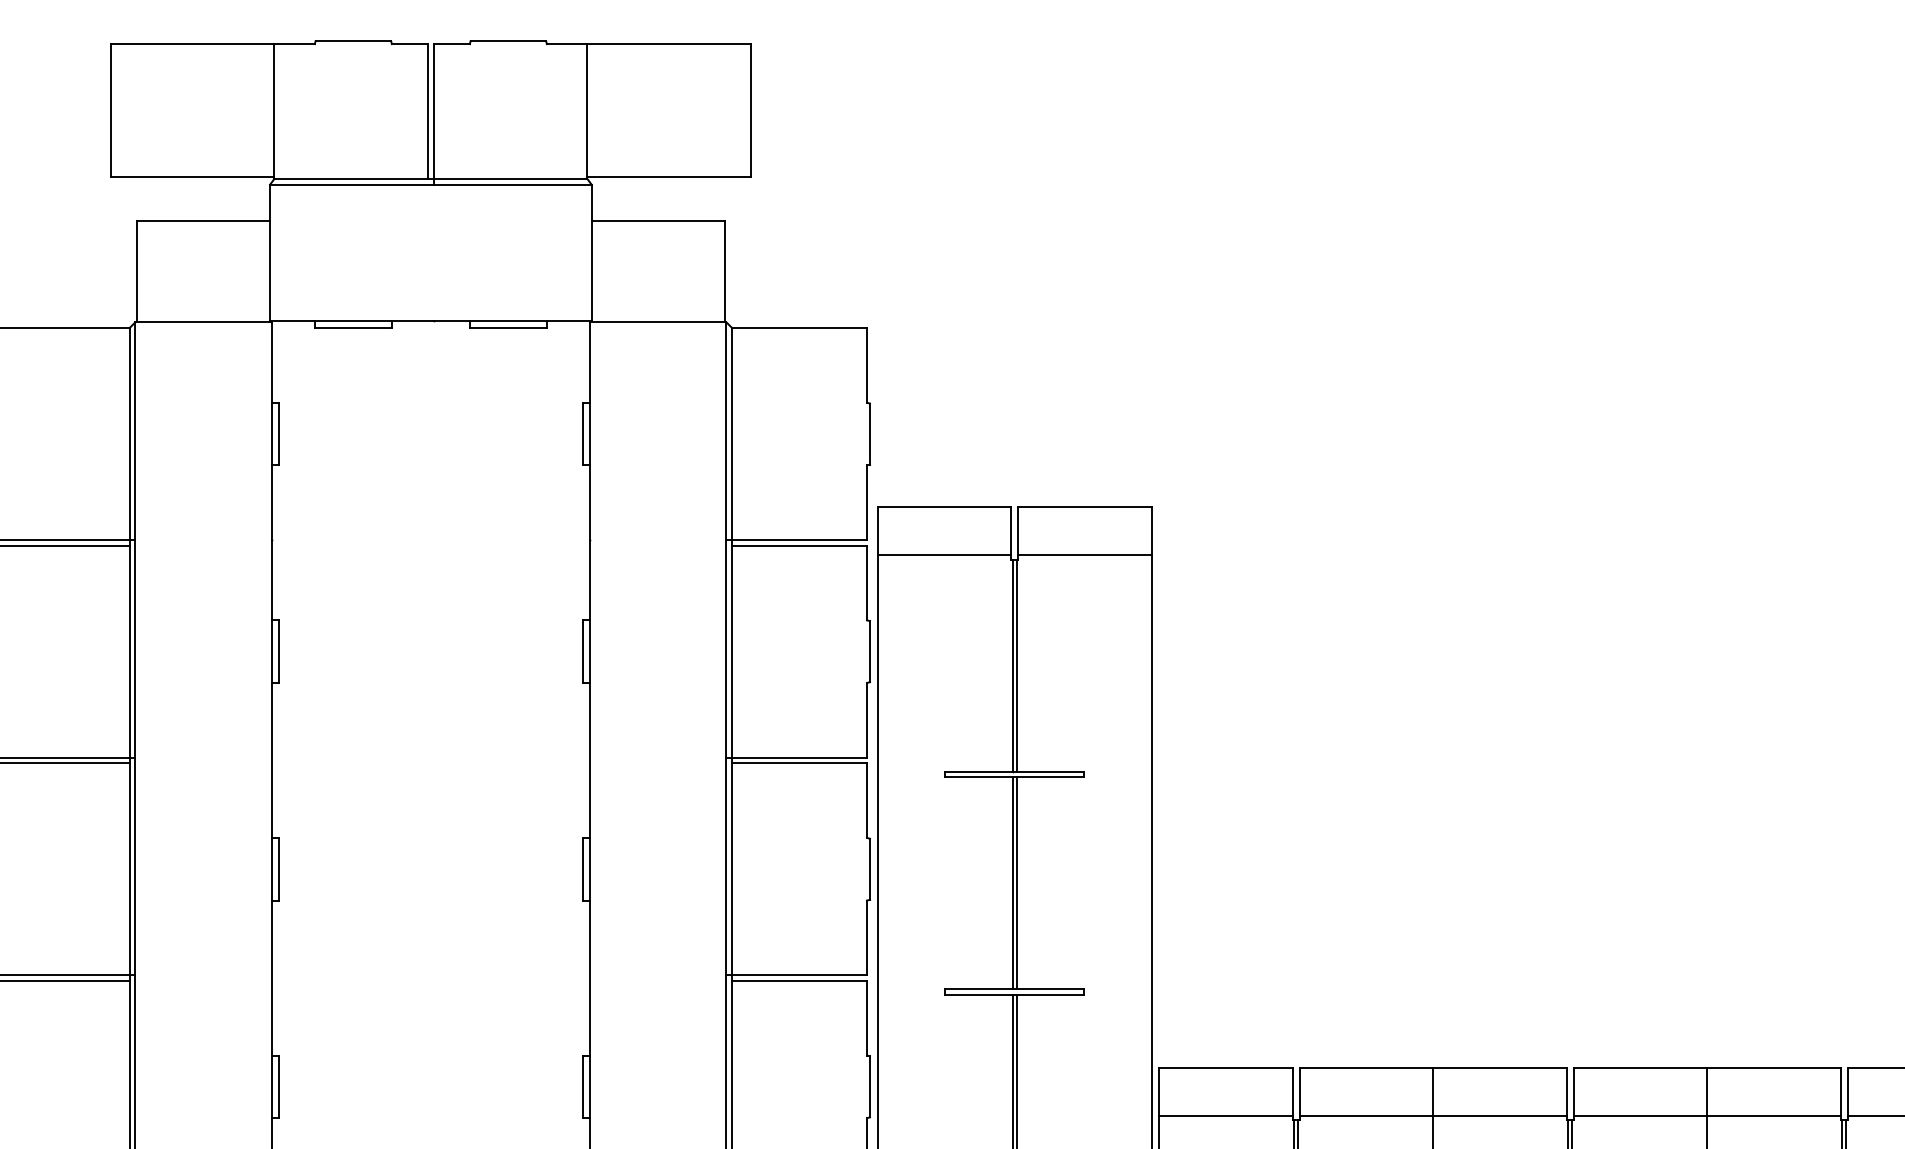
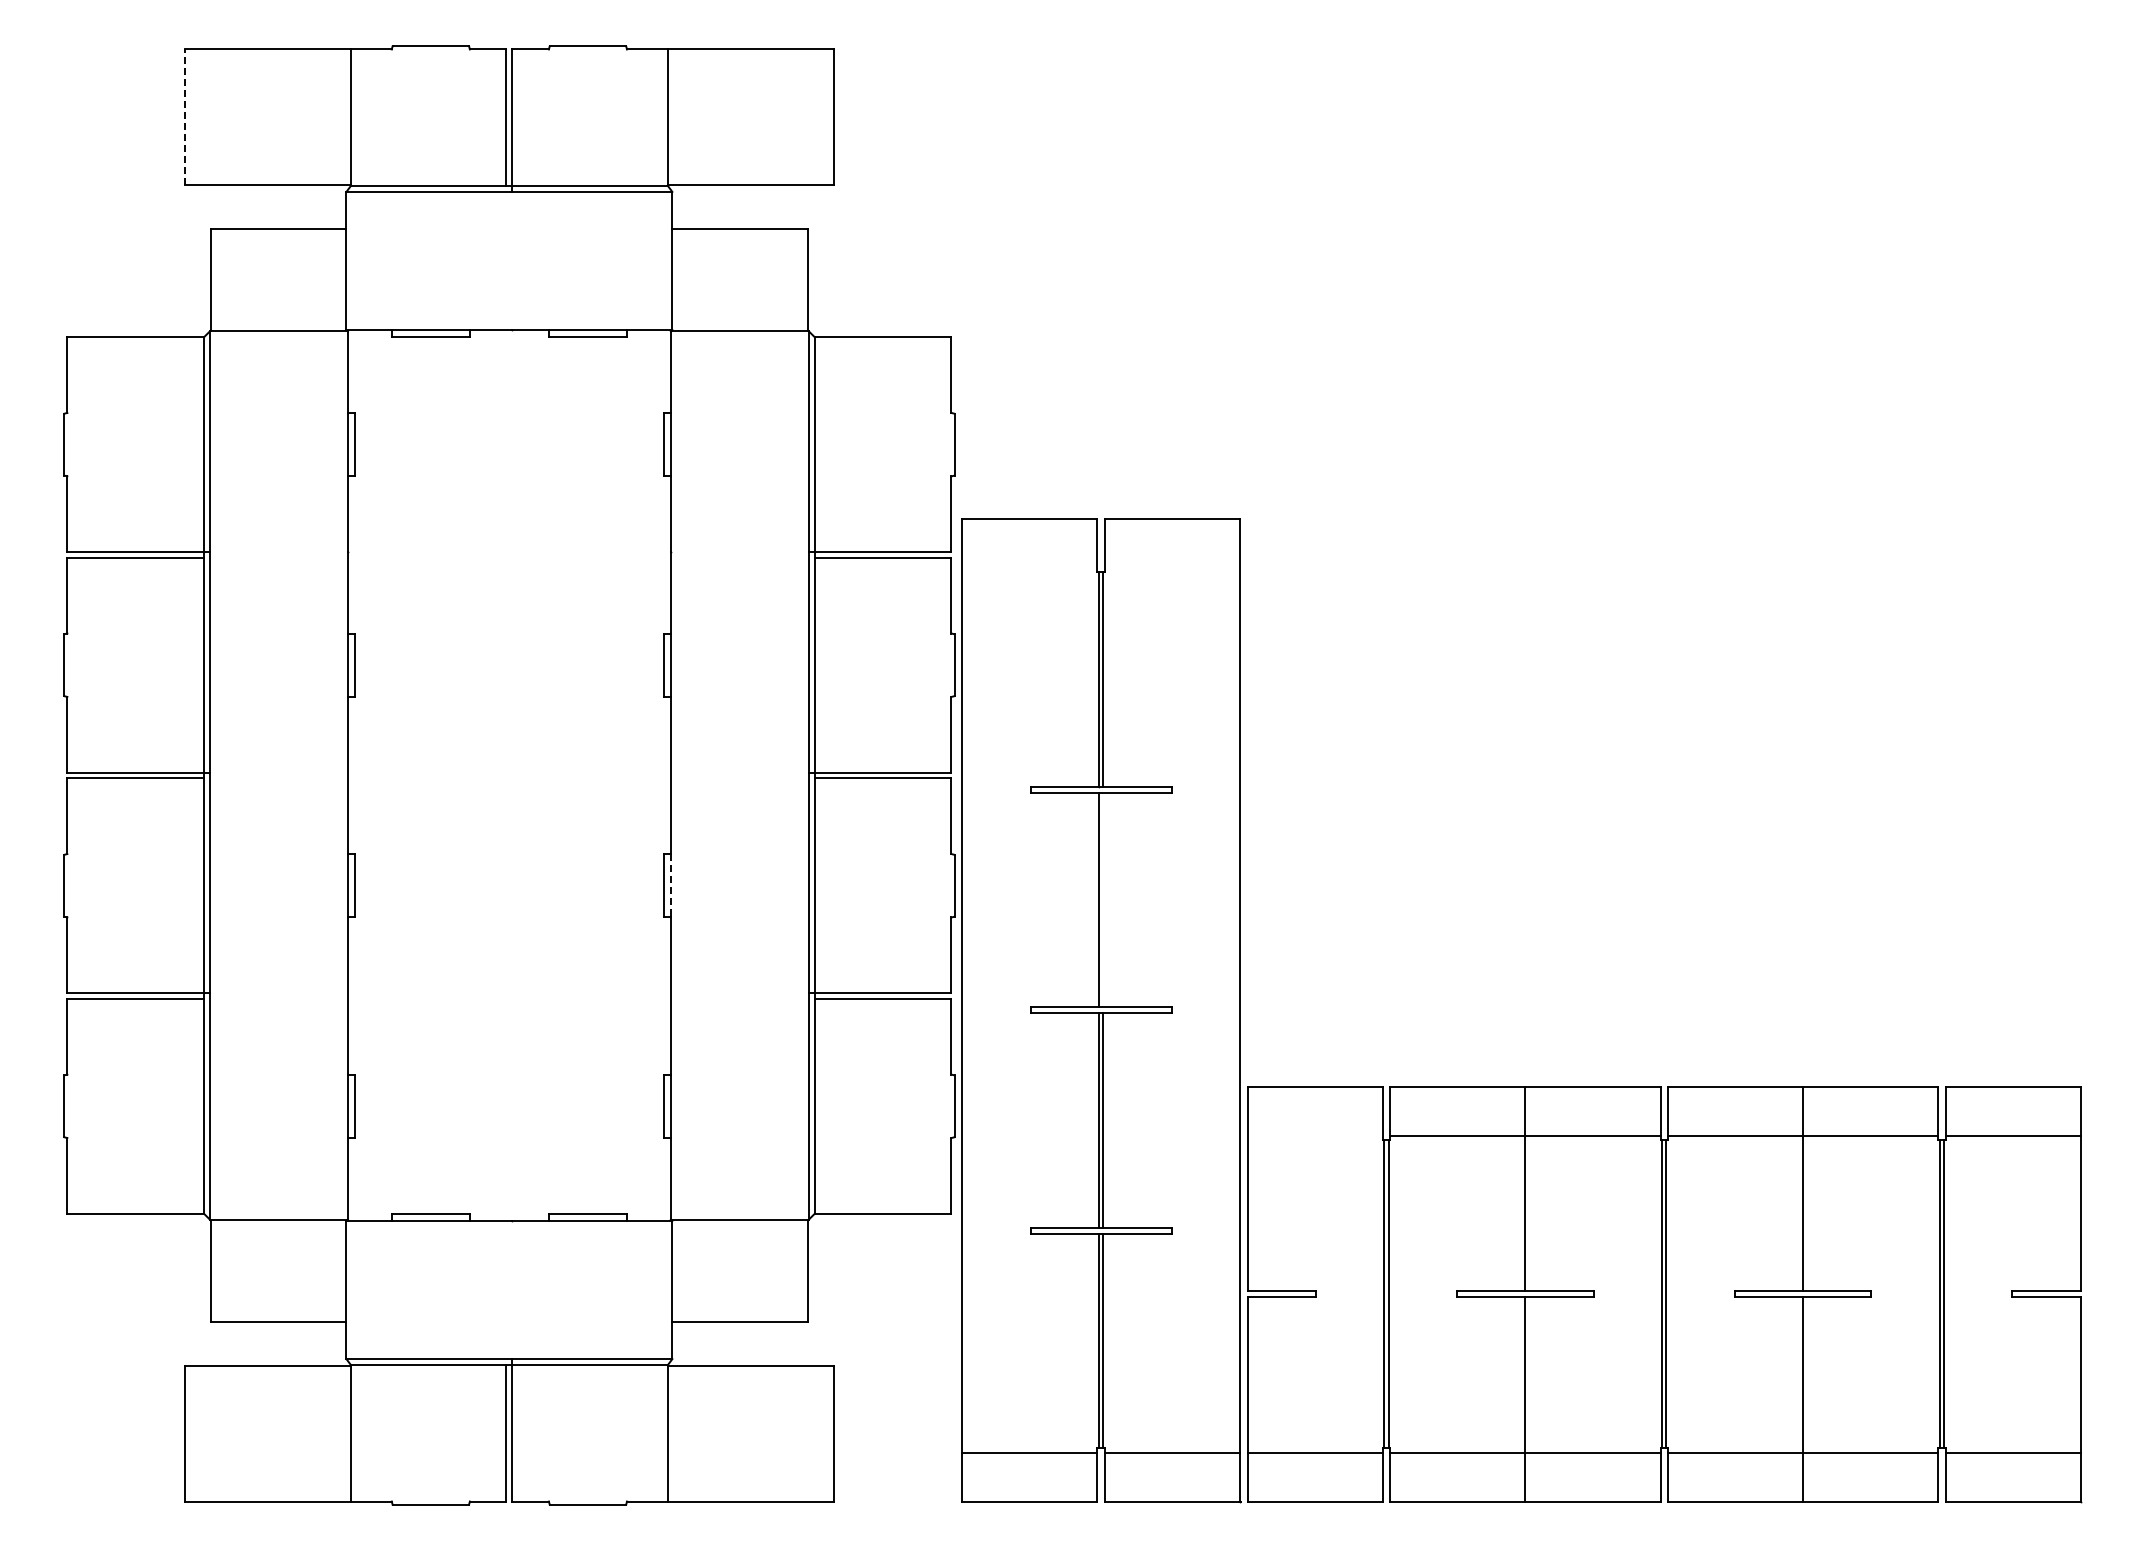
line: (110, 111) -> (184, 117), solid -> dashed
line: (944, 555) -> (1029, 567), removed
line: (1084, 555) -> (1171, 567), removed
line: (589, 868) -> (670, 885), solid -> dashed
line: (1017, 882) -> (1103, 899), removed
line: (1225, 1115) -> (1314, 1135), removed

